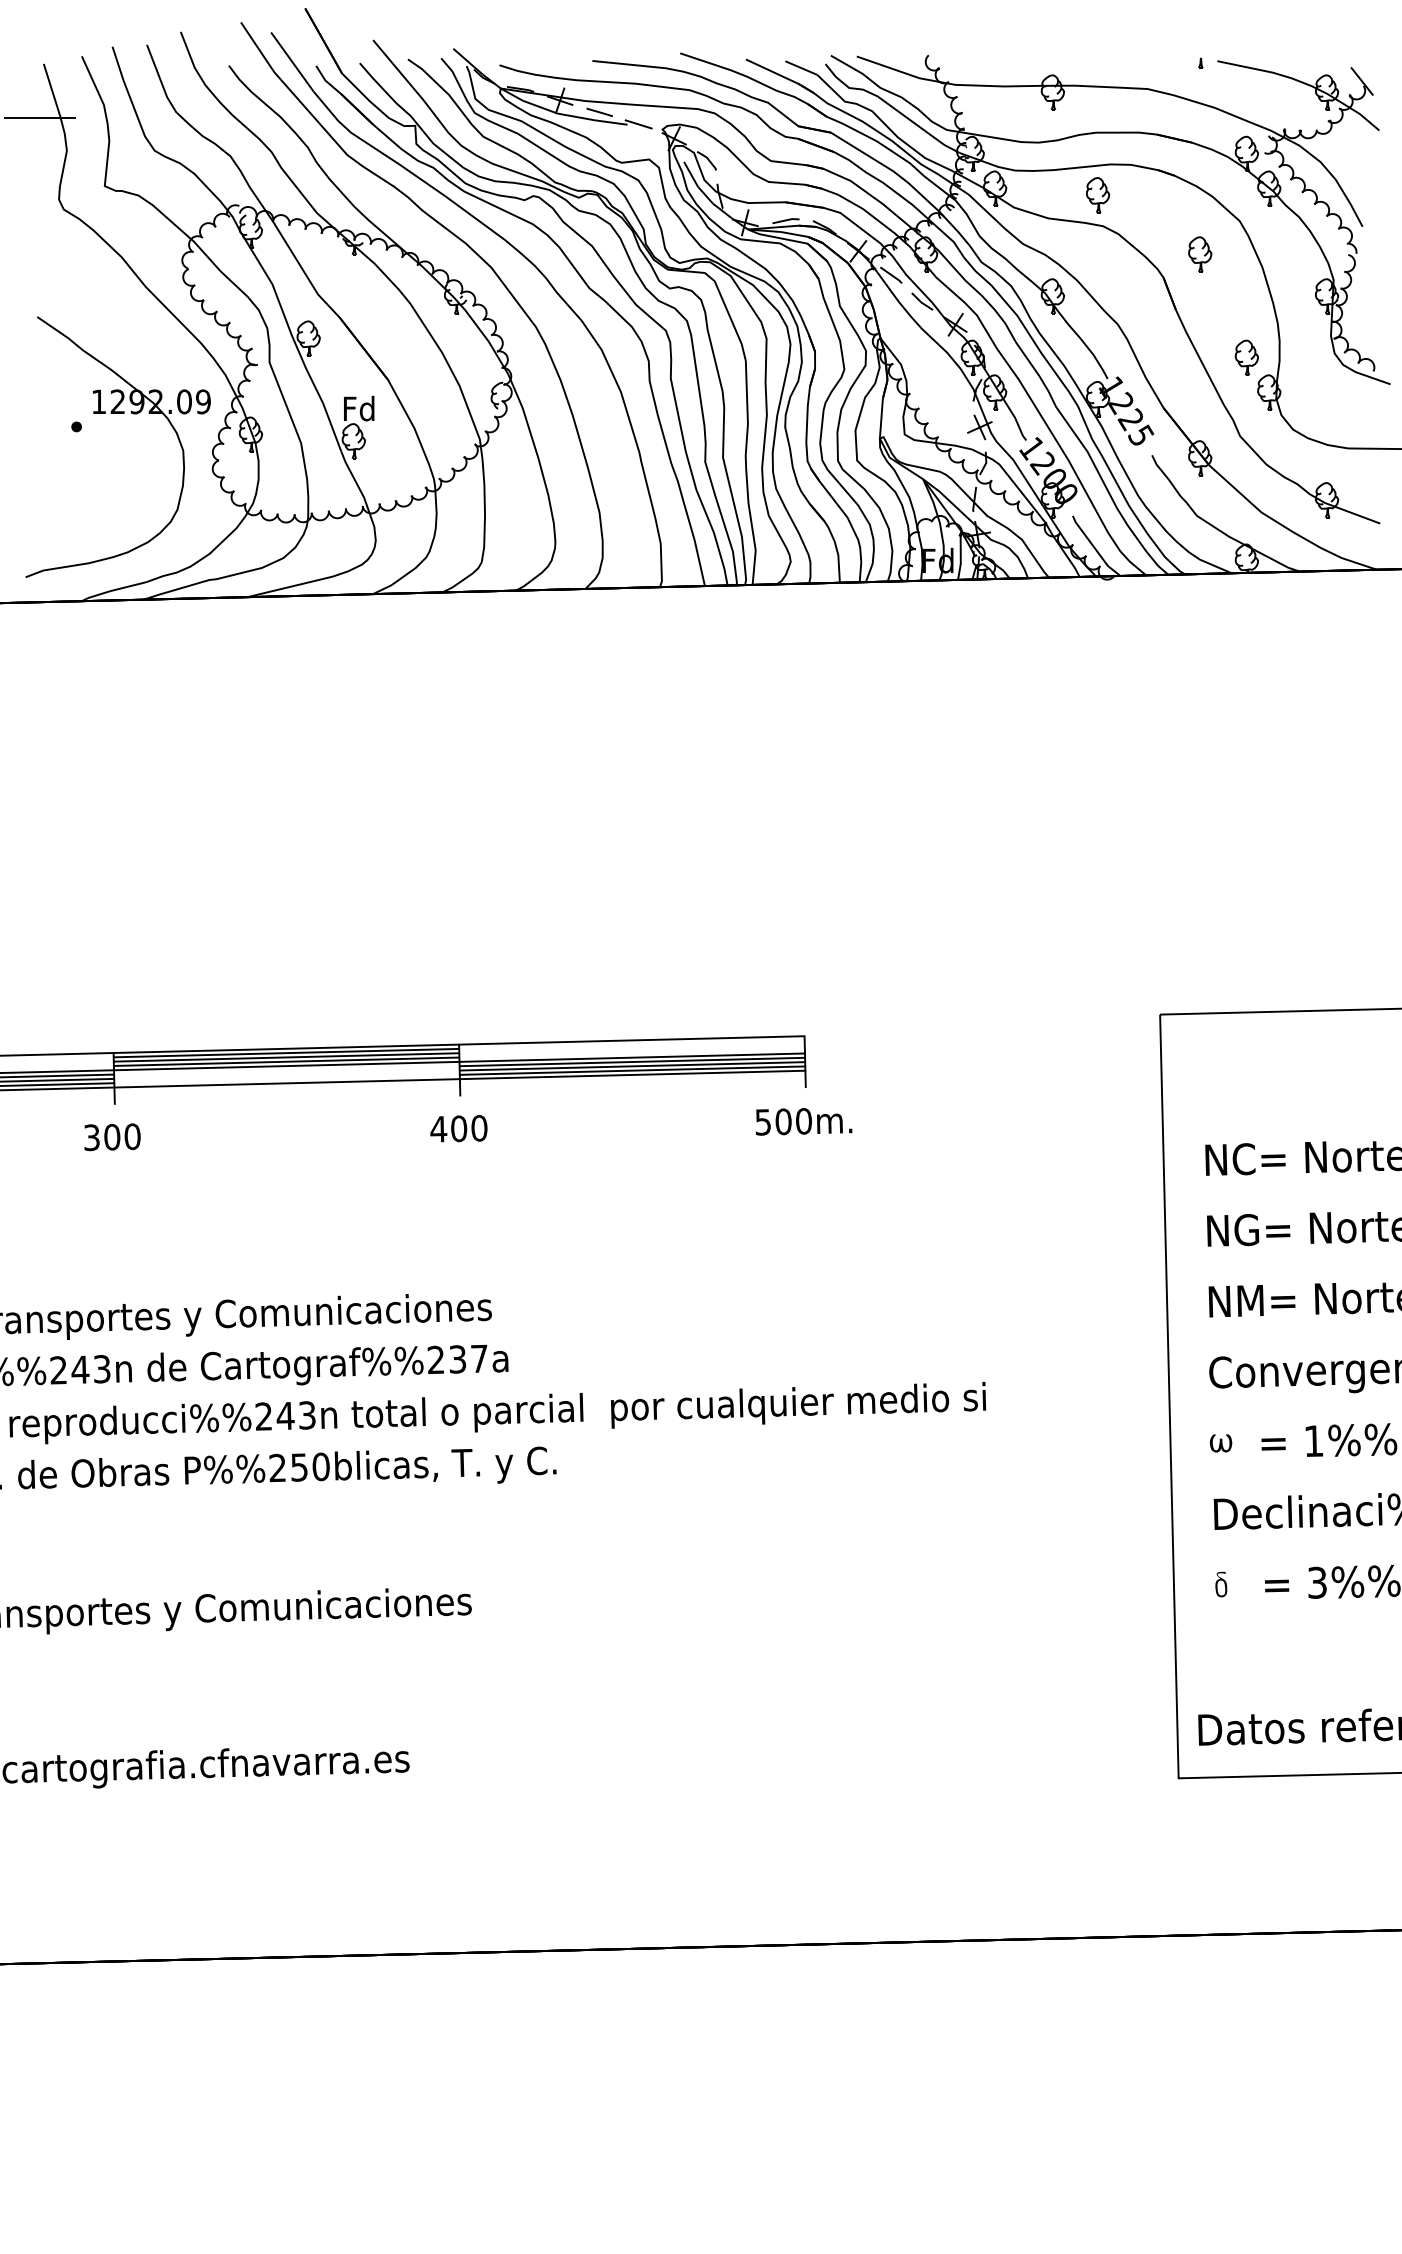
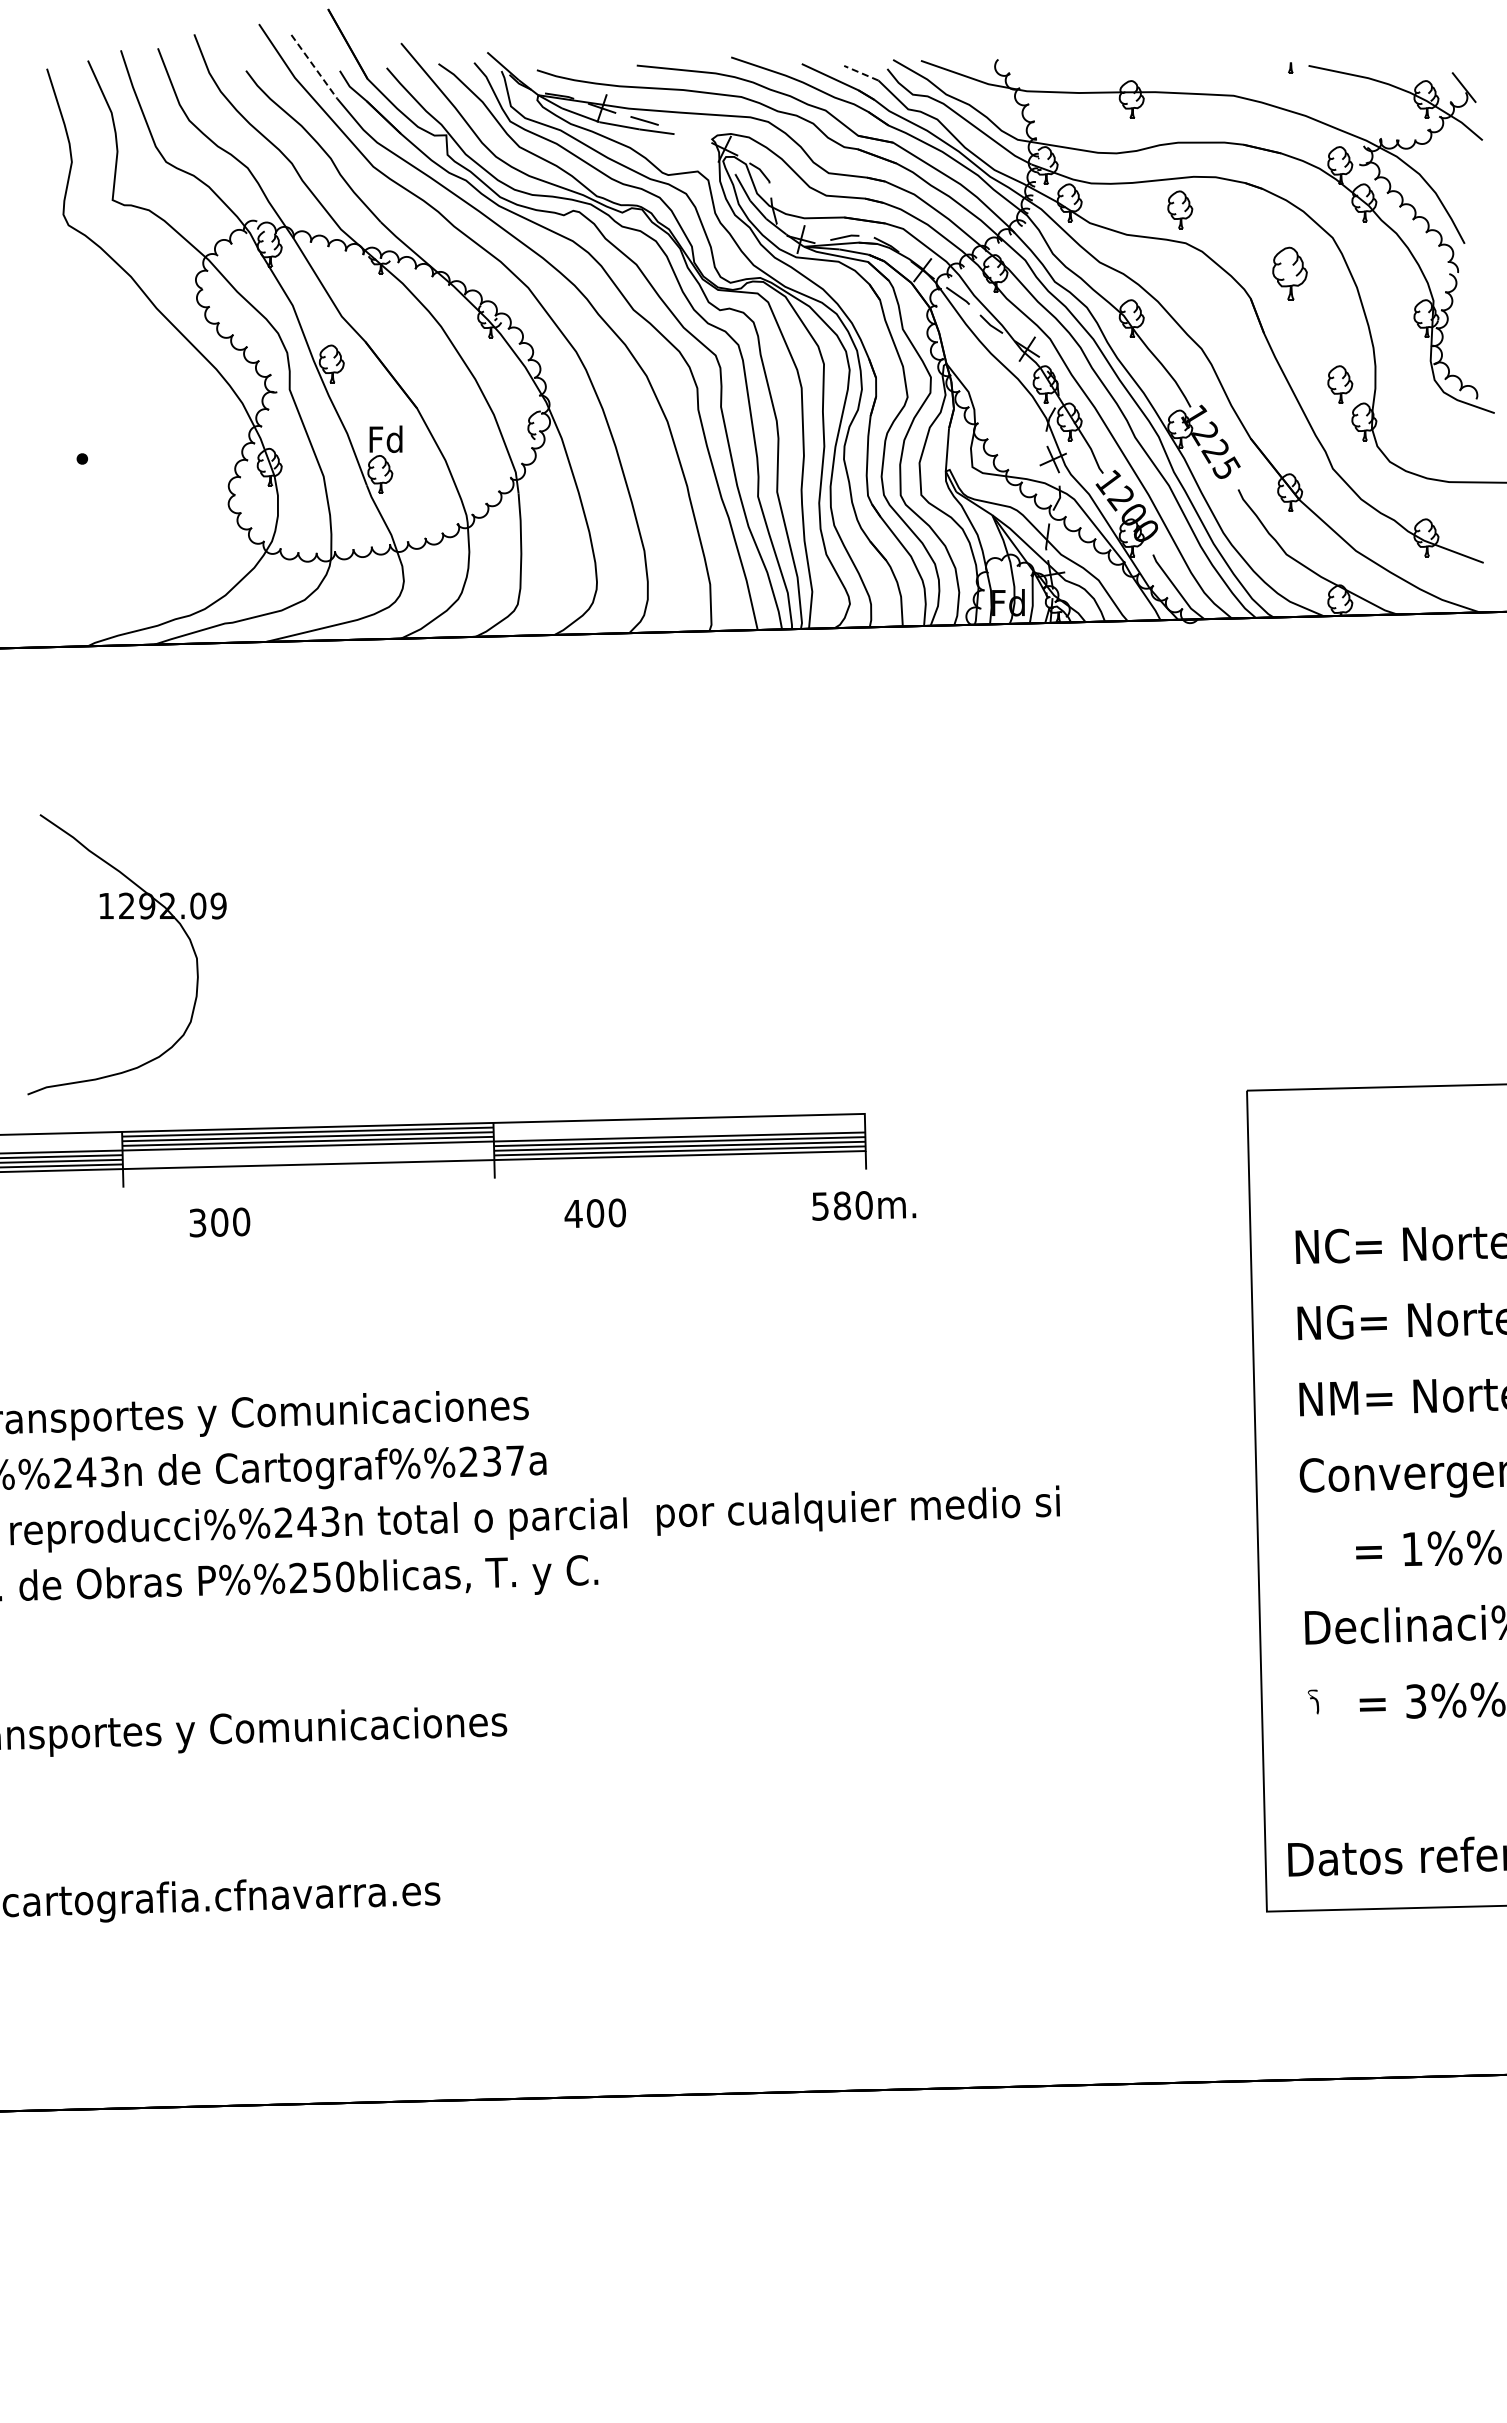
line: (292, 62) -> (314, 67), solid -> dashed
line: (801, 68) -> (861, 73), solid -> dashed
line: (39, 118) -> (42, 127), removed
line: (638, 124) -> (686, 133), removed
part: (1200, 254) -> (1290, 273), size x1.4
part: (117, 413) -> (126, 918), moved
text: (783, 1122) -> (842, 1206), 500m. -> 580m.
text: (458, 1127) -> (594, 1212), moved
text: (112, 1137) -> (219, 1222), moved
fill: (1221, 1443) -> (1312, 1551), removed
fill: (1221, 1588) -> (1312, 1707), removed

